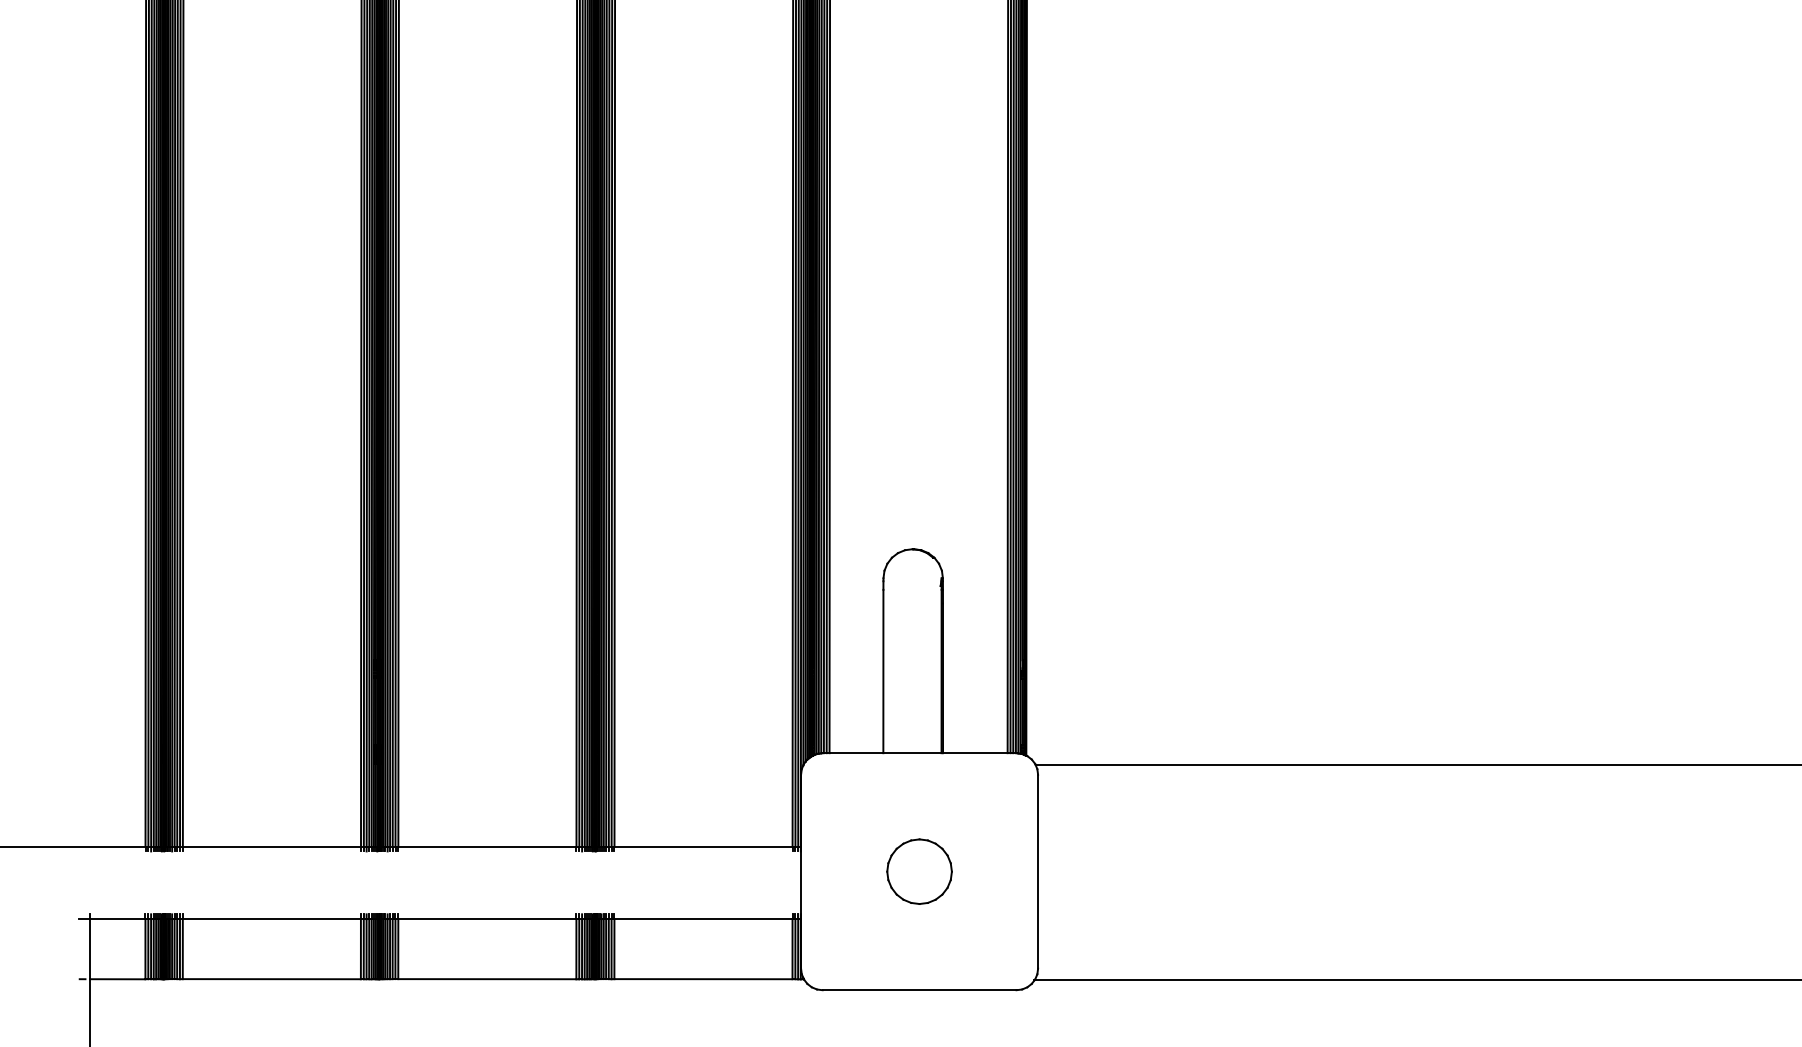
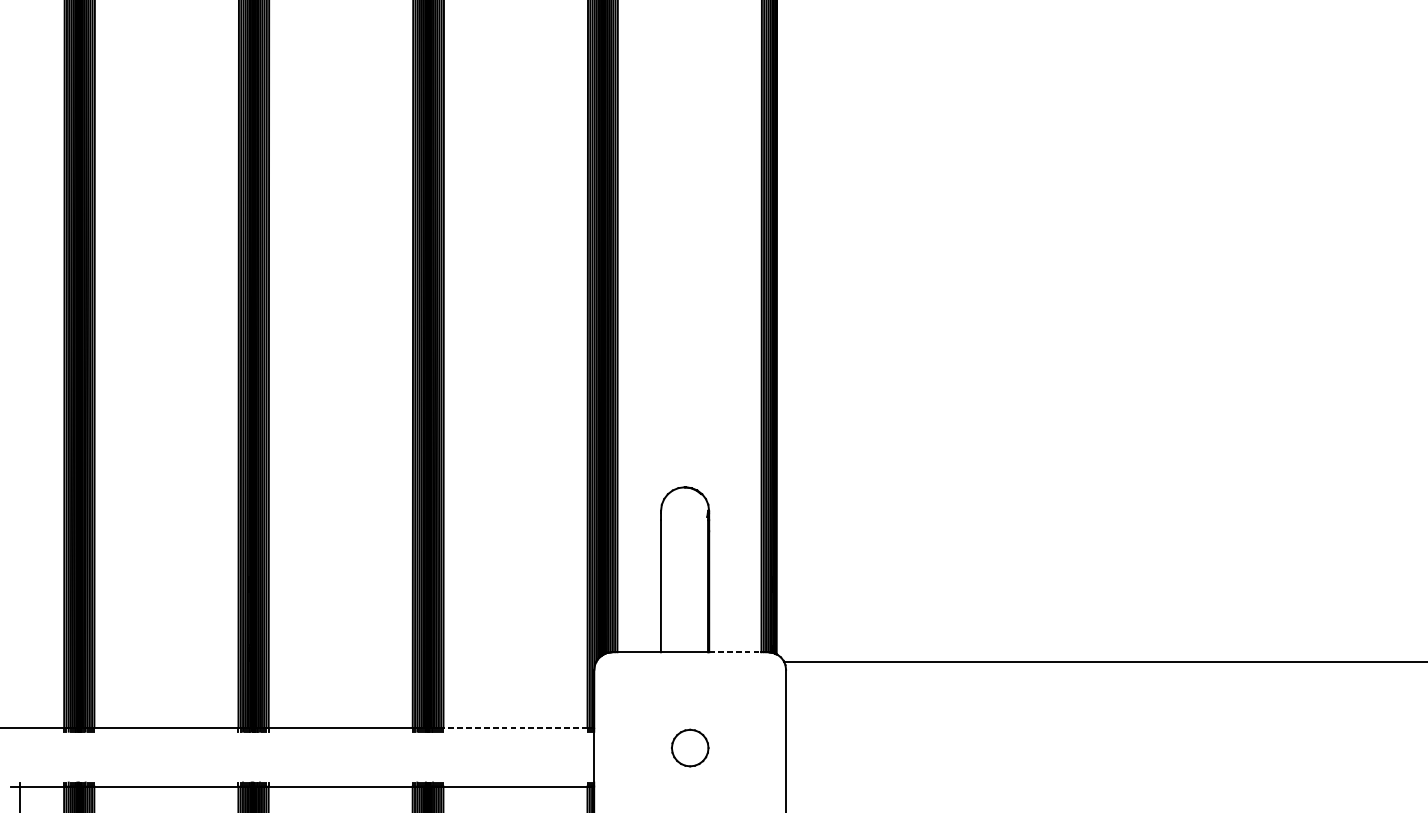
line: (975, 753) -> (735, 652), solid -> dashed
line: (703, 846) -> (515, 727), solid -> dashed
part: (919, 871) -> (690, 747), size x0.7

